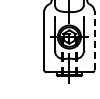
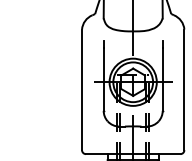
line: (94, 40) -> (184, 89), dashed -> solid

